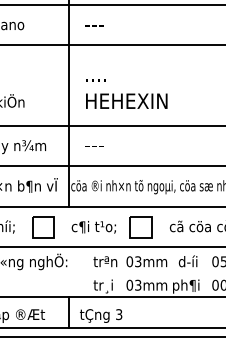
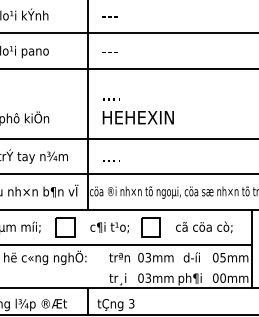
text: (94, 148) -> (110, 158), --- -> ....

